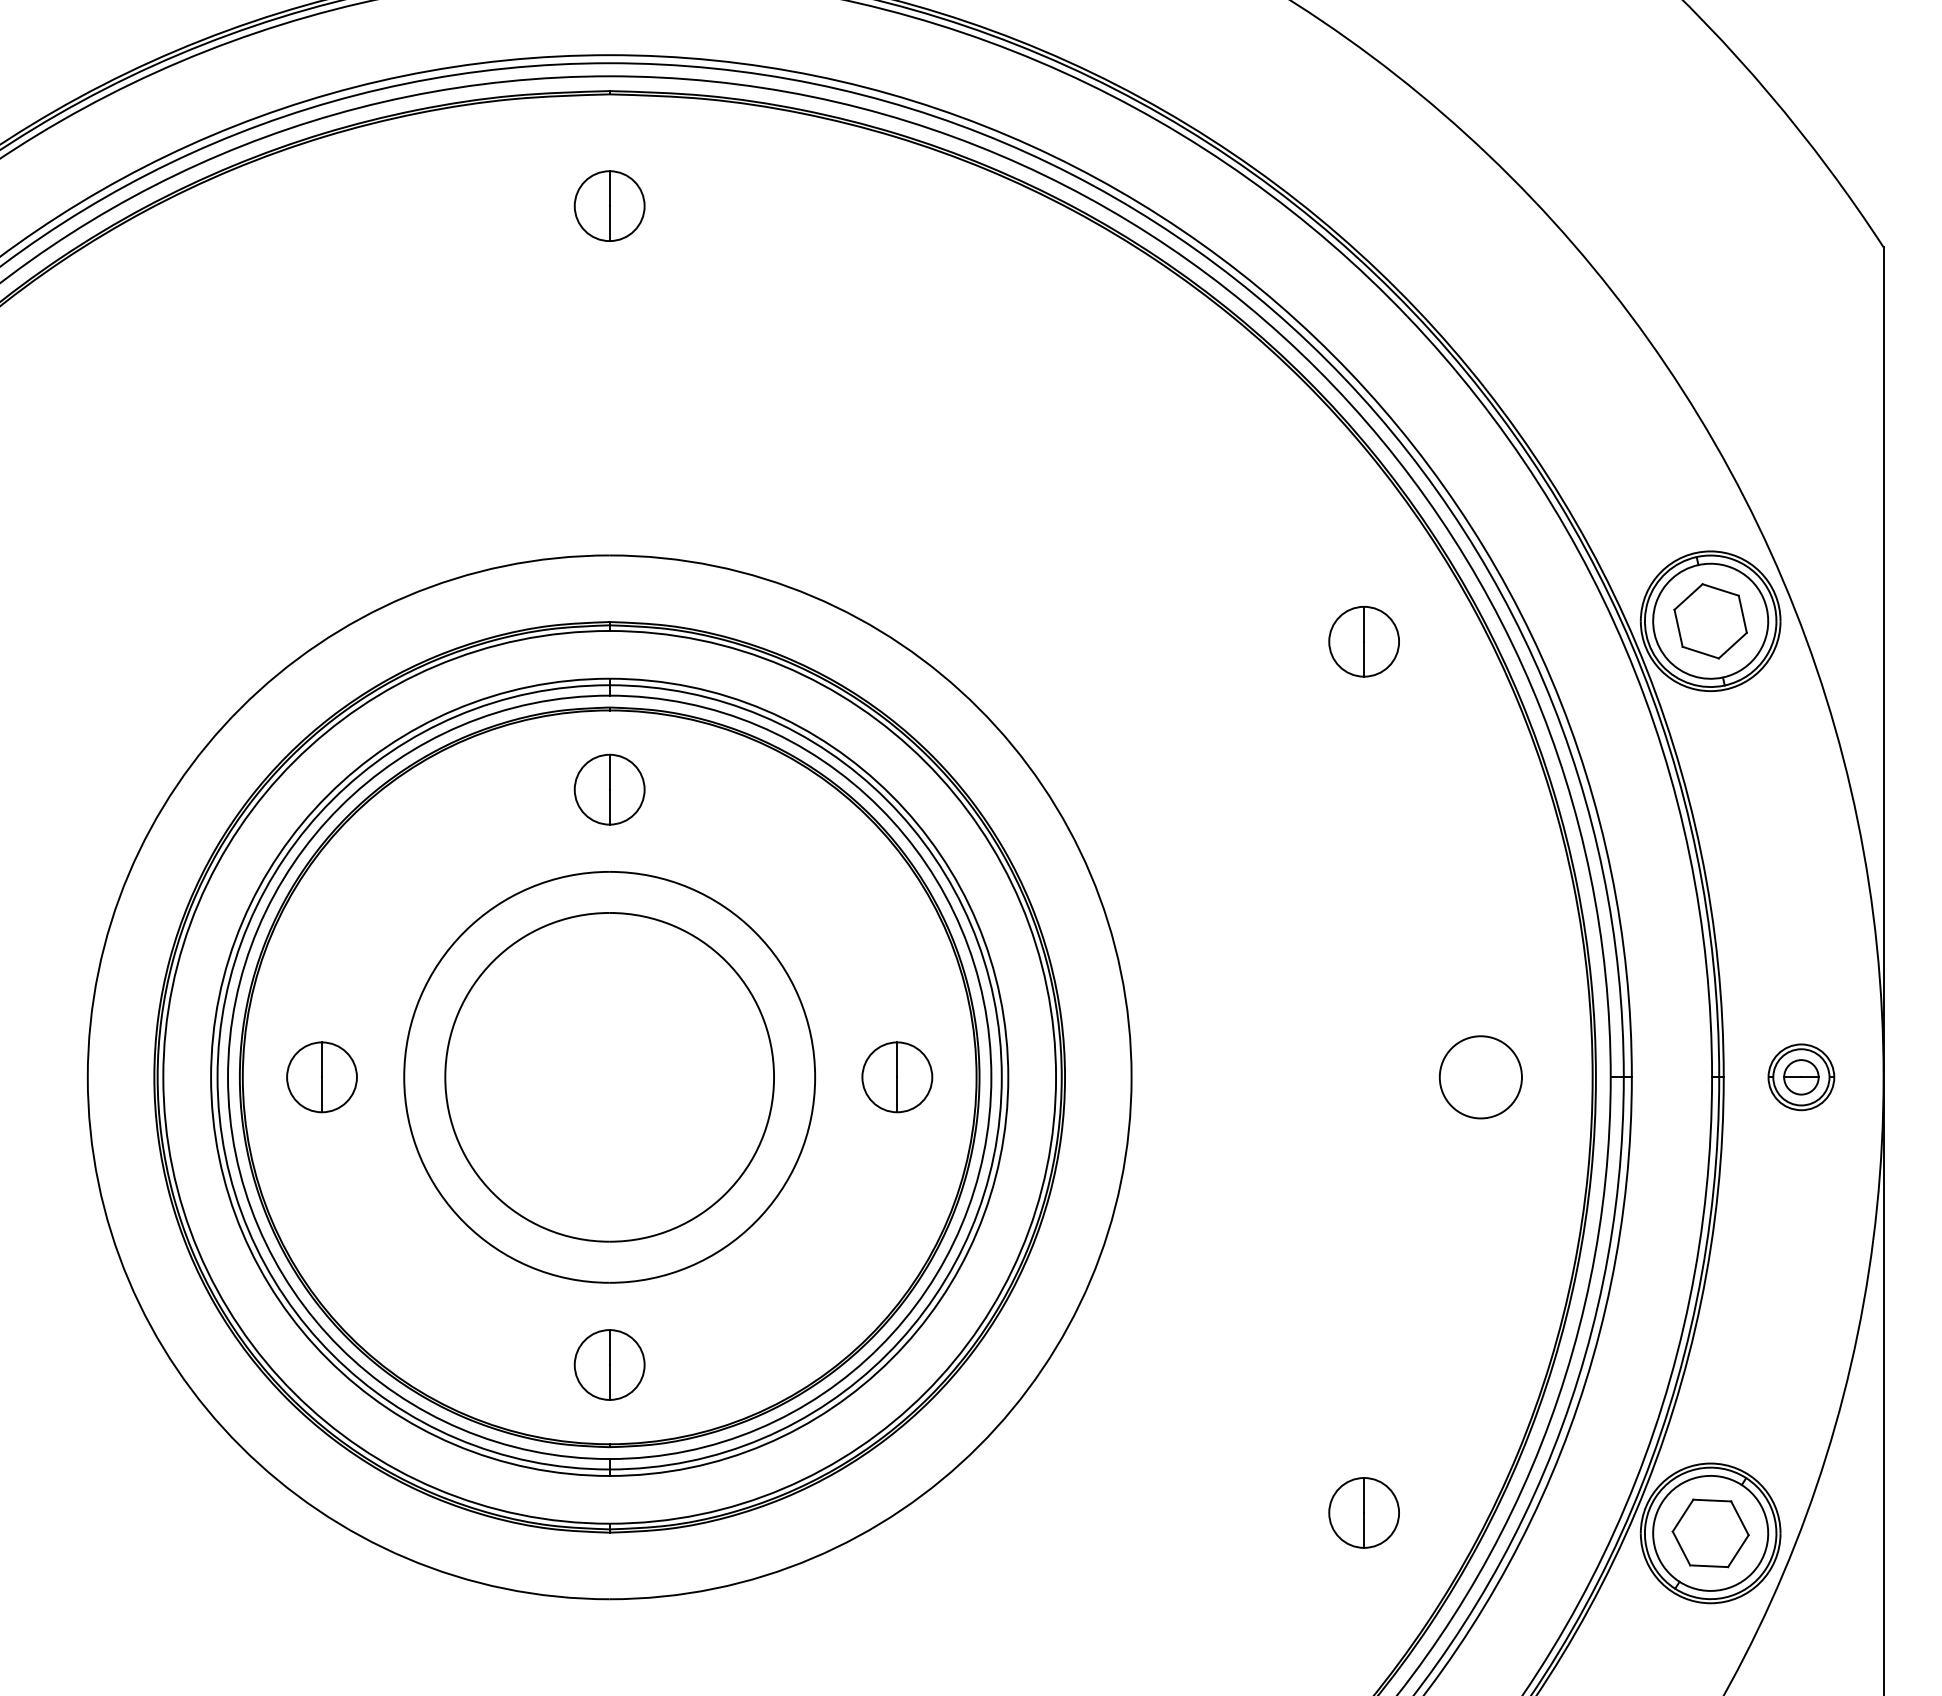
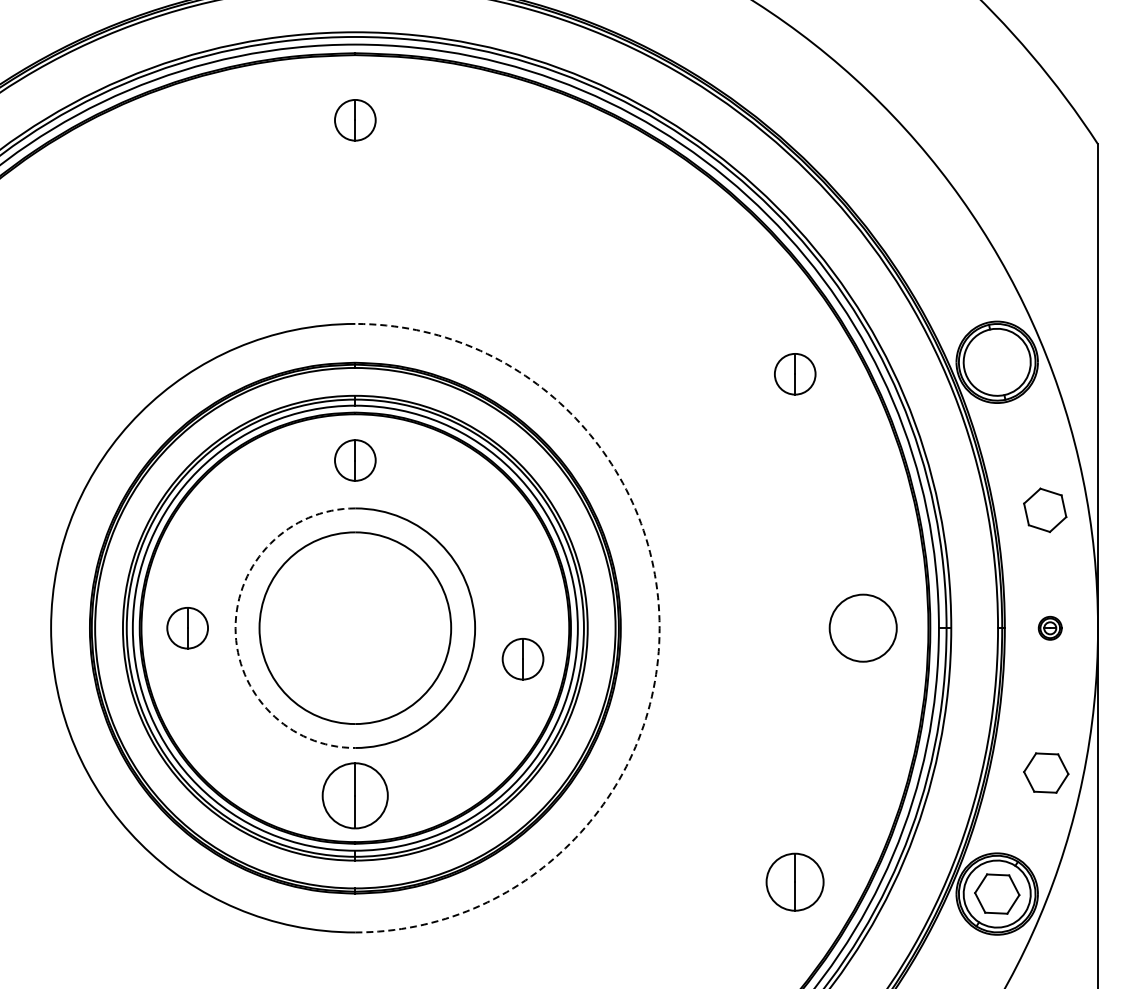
part: (1711, 619) -> (1045, 509), moved
arc: (404, 1077) -> (235, 628), solid -> dashed
part: (896, 1077) -> (522, 659), moved
arc: (1131, 1077) -> (659, 628), solid -> dashed
circle: (1481, 1077) -> (863, 628), size x1.4
part: (1802, 1077) -> (1050, 628), size x0.6
part: (1795, 1324) -> (1046, 772), added
part: (609, 1364) -> (355, 795), size x1.6
part: (1364, 1511) -> (795, 881), size x1.4

